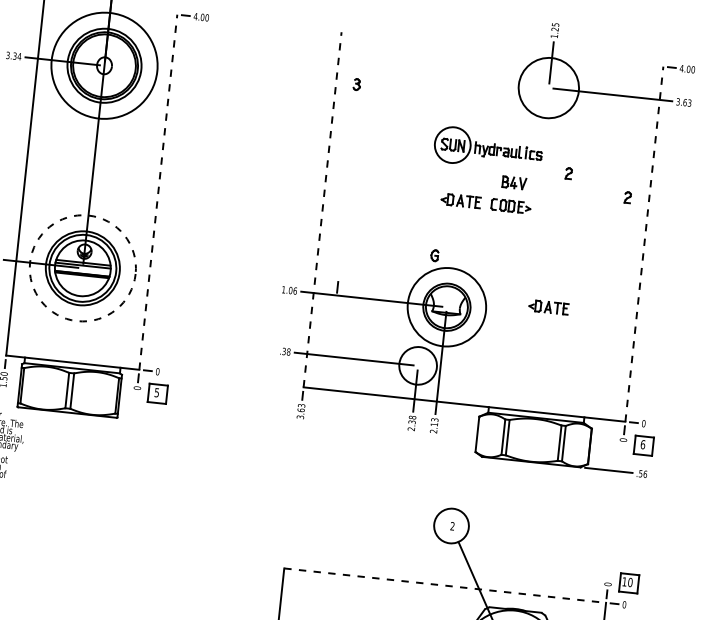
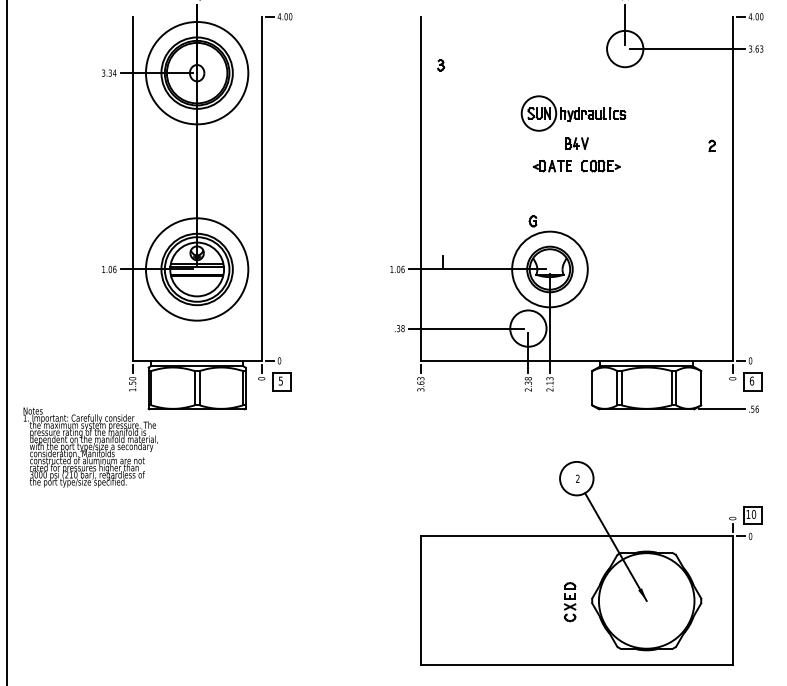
circle: (549, 87) -> (625, 48), size x0.62
part: (568, 173) -> (652, 128), removed
part: (513, 182) -> (576, 143), moved
line: (158, 191) -> (261, 188), dashed -> solid
line: (322, 209) -> (420, 188), dashed -> solid
line: (644, 243) -> (732, 188), dashed -> solid
circle: (82, 268) -> (196, 269), dashed -> solid
part: (548, 307) -> (647, 259), removed
line: (444, 585) -> (576, 536), dashed -> solid

